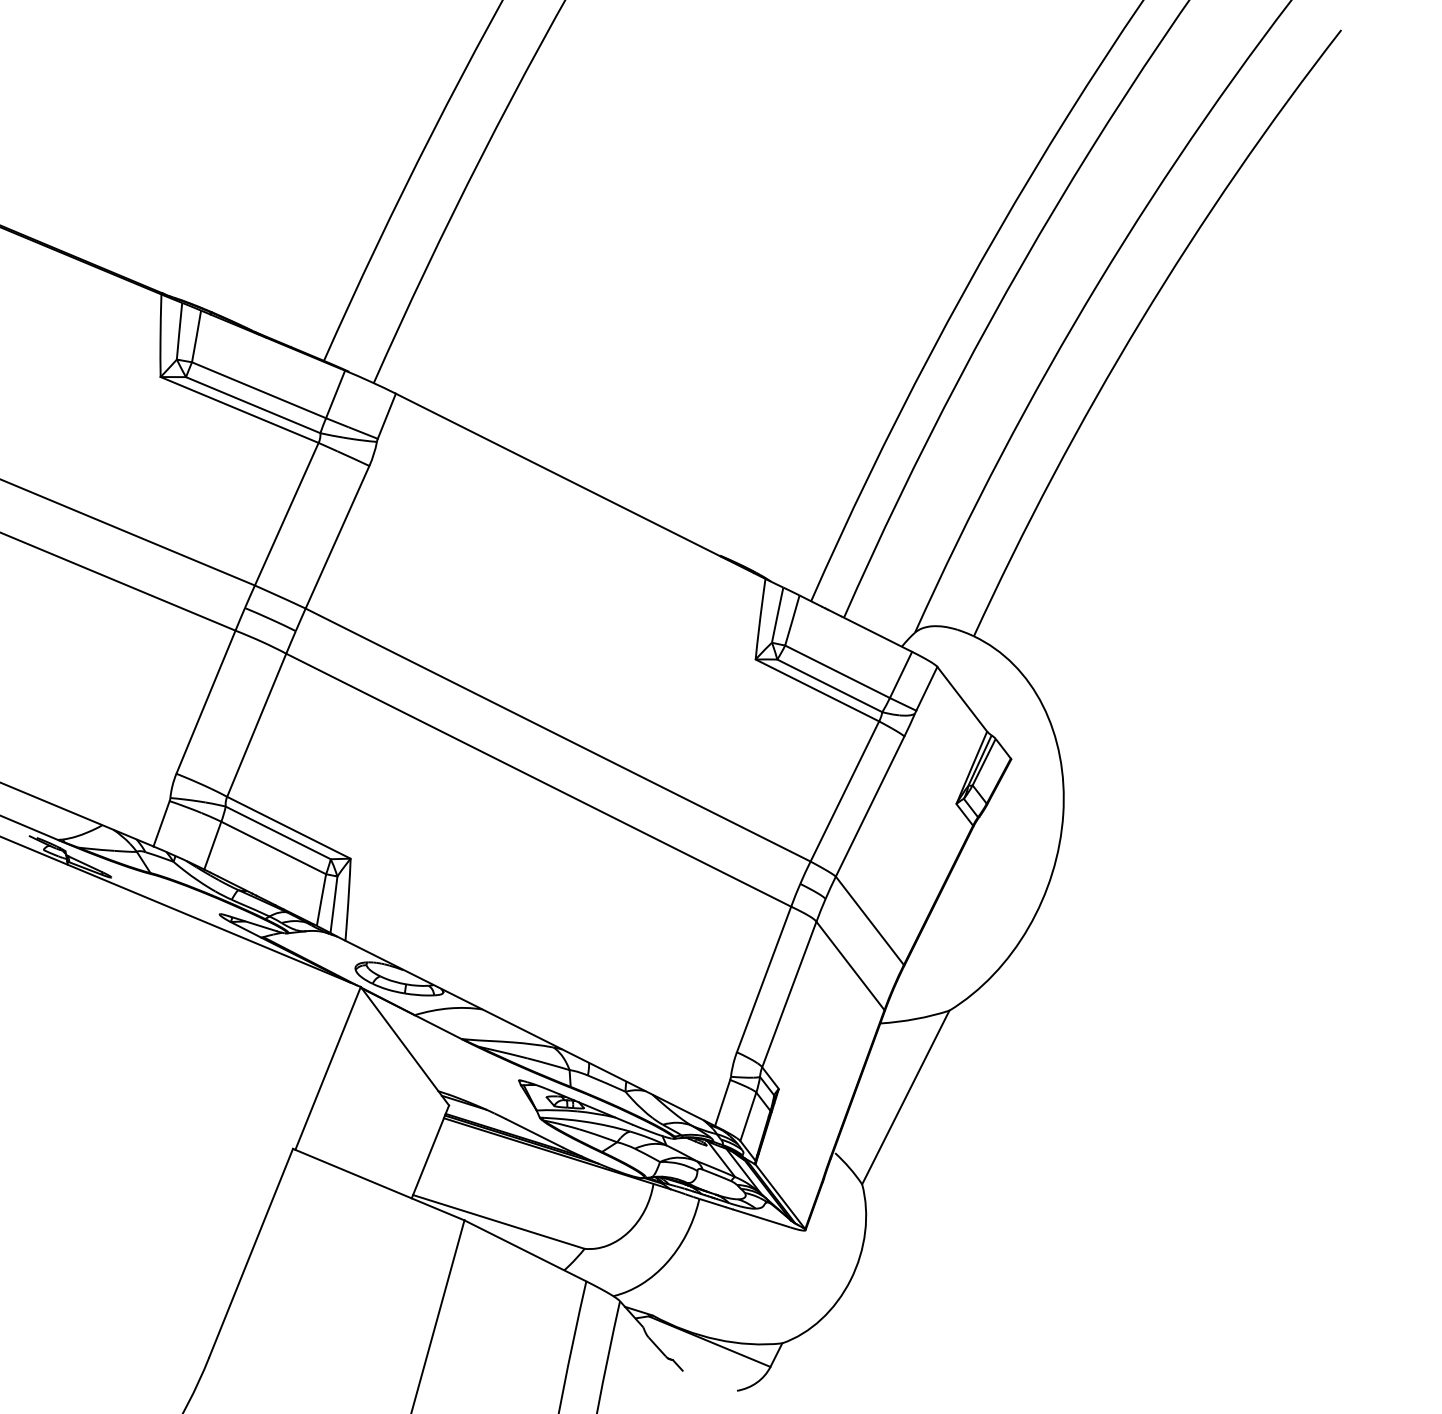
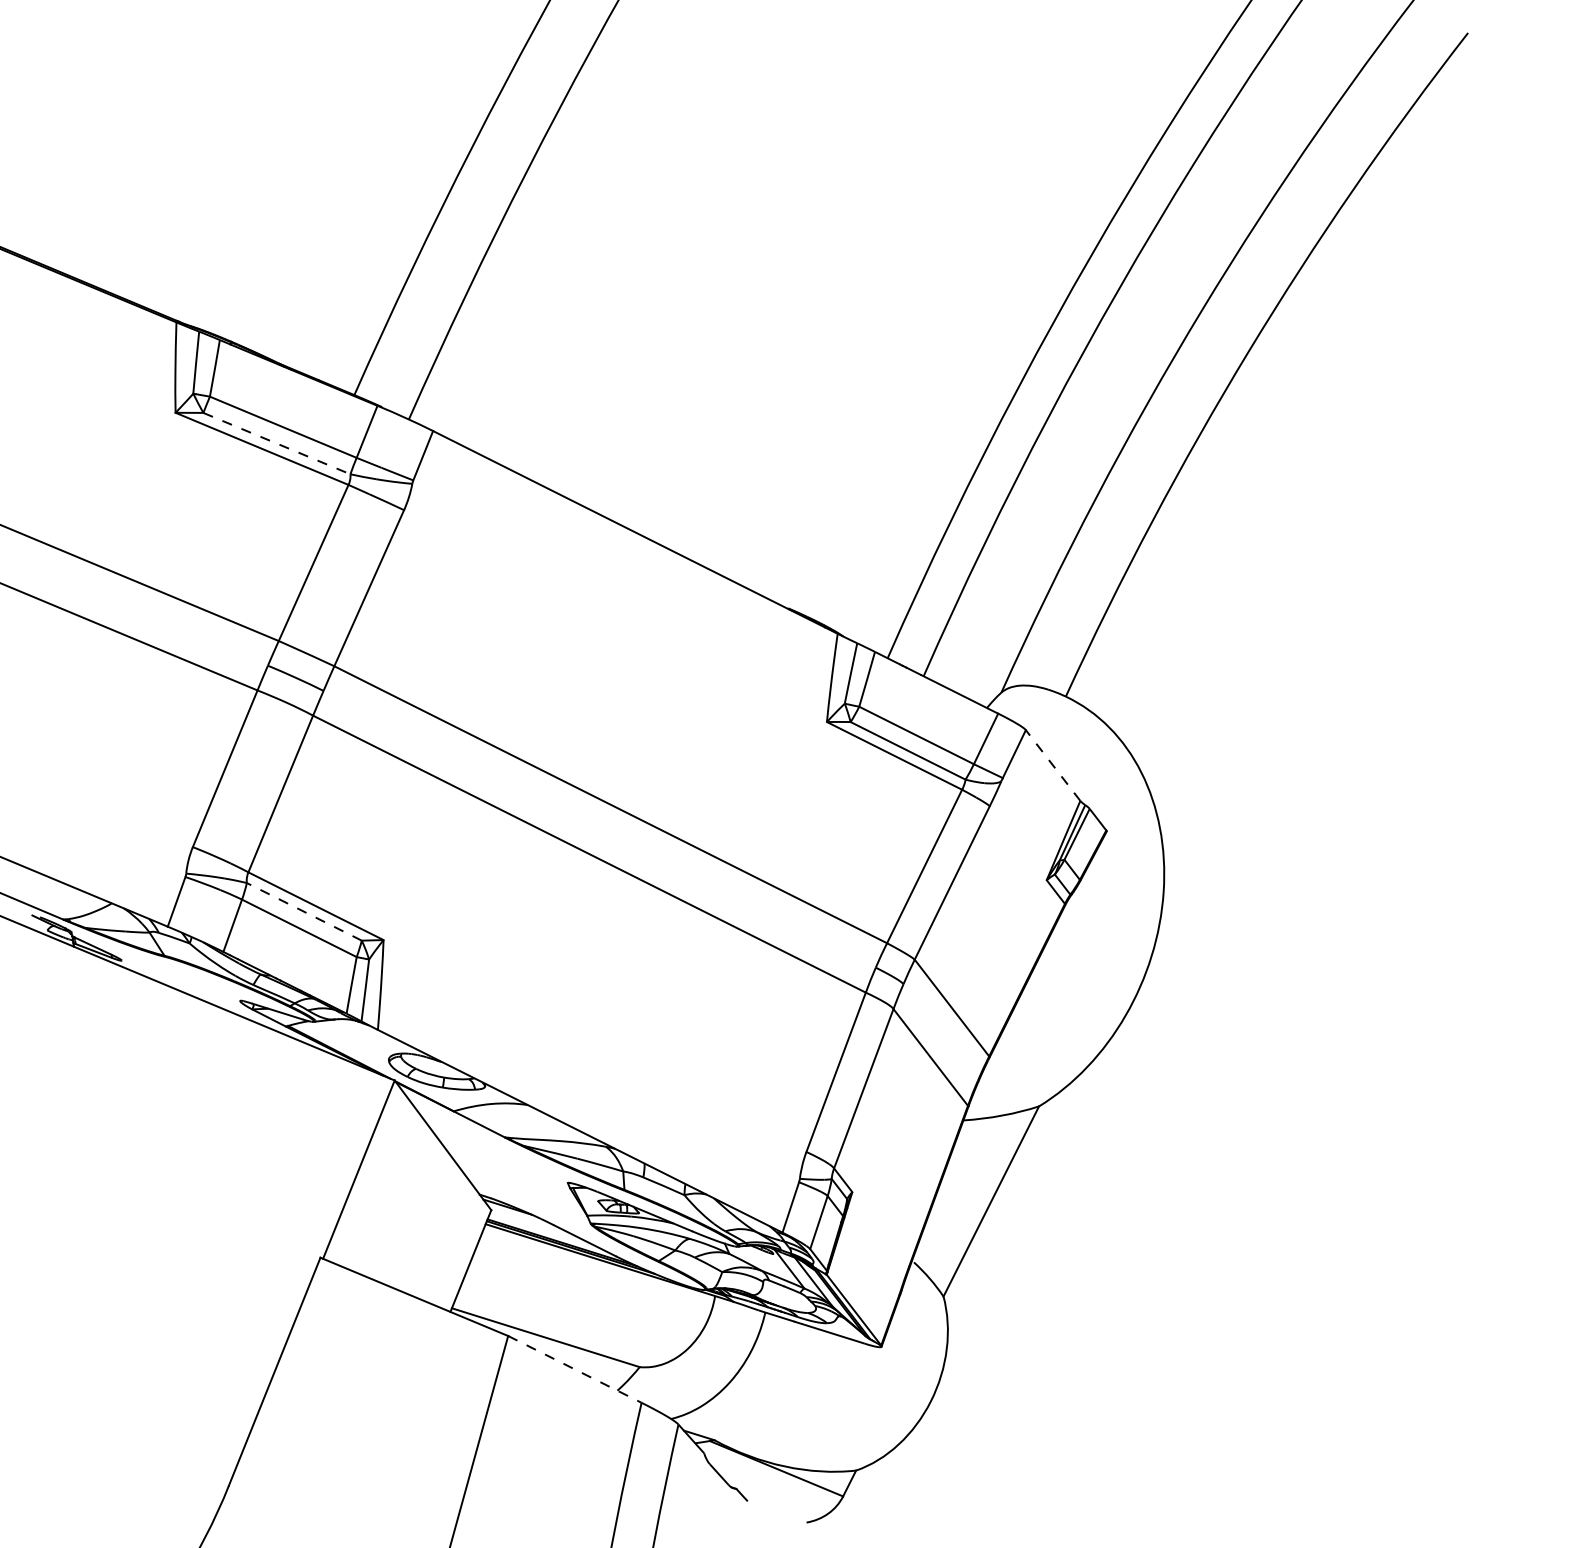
line: (252, 405) -> (276, 443), solid -> dashed
line: (962, 699) -> (1053, 765), solid -> dashed
line: (277, 832) -> (303, 911), solid -> dashed
line: (525, 1250) -> (574, 1369), solid -> dashed

